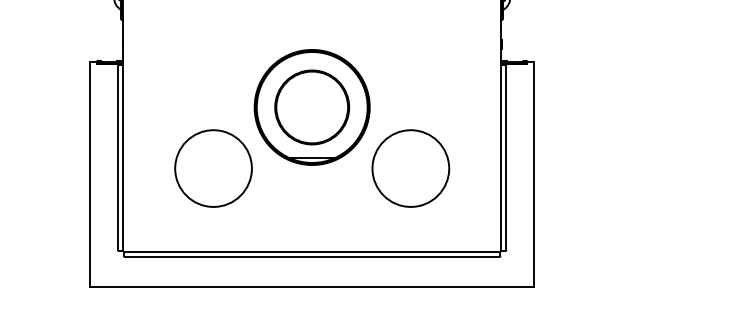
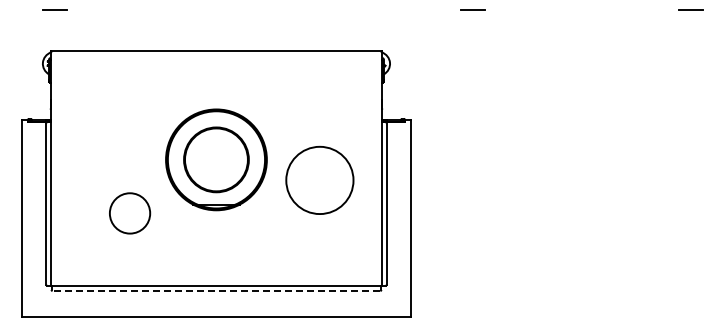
circle: (410, 167) -> (319, 179), moved
circle: (212, 168) -> (129, 213), size x0.6
line: (312, 256) -> (216, 290), solid -> dashed

